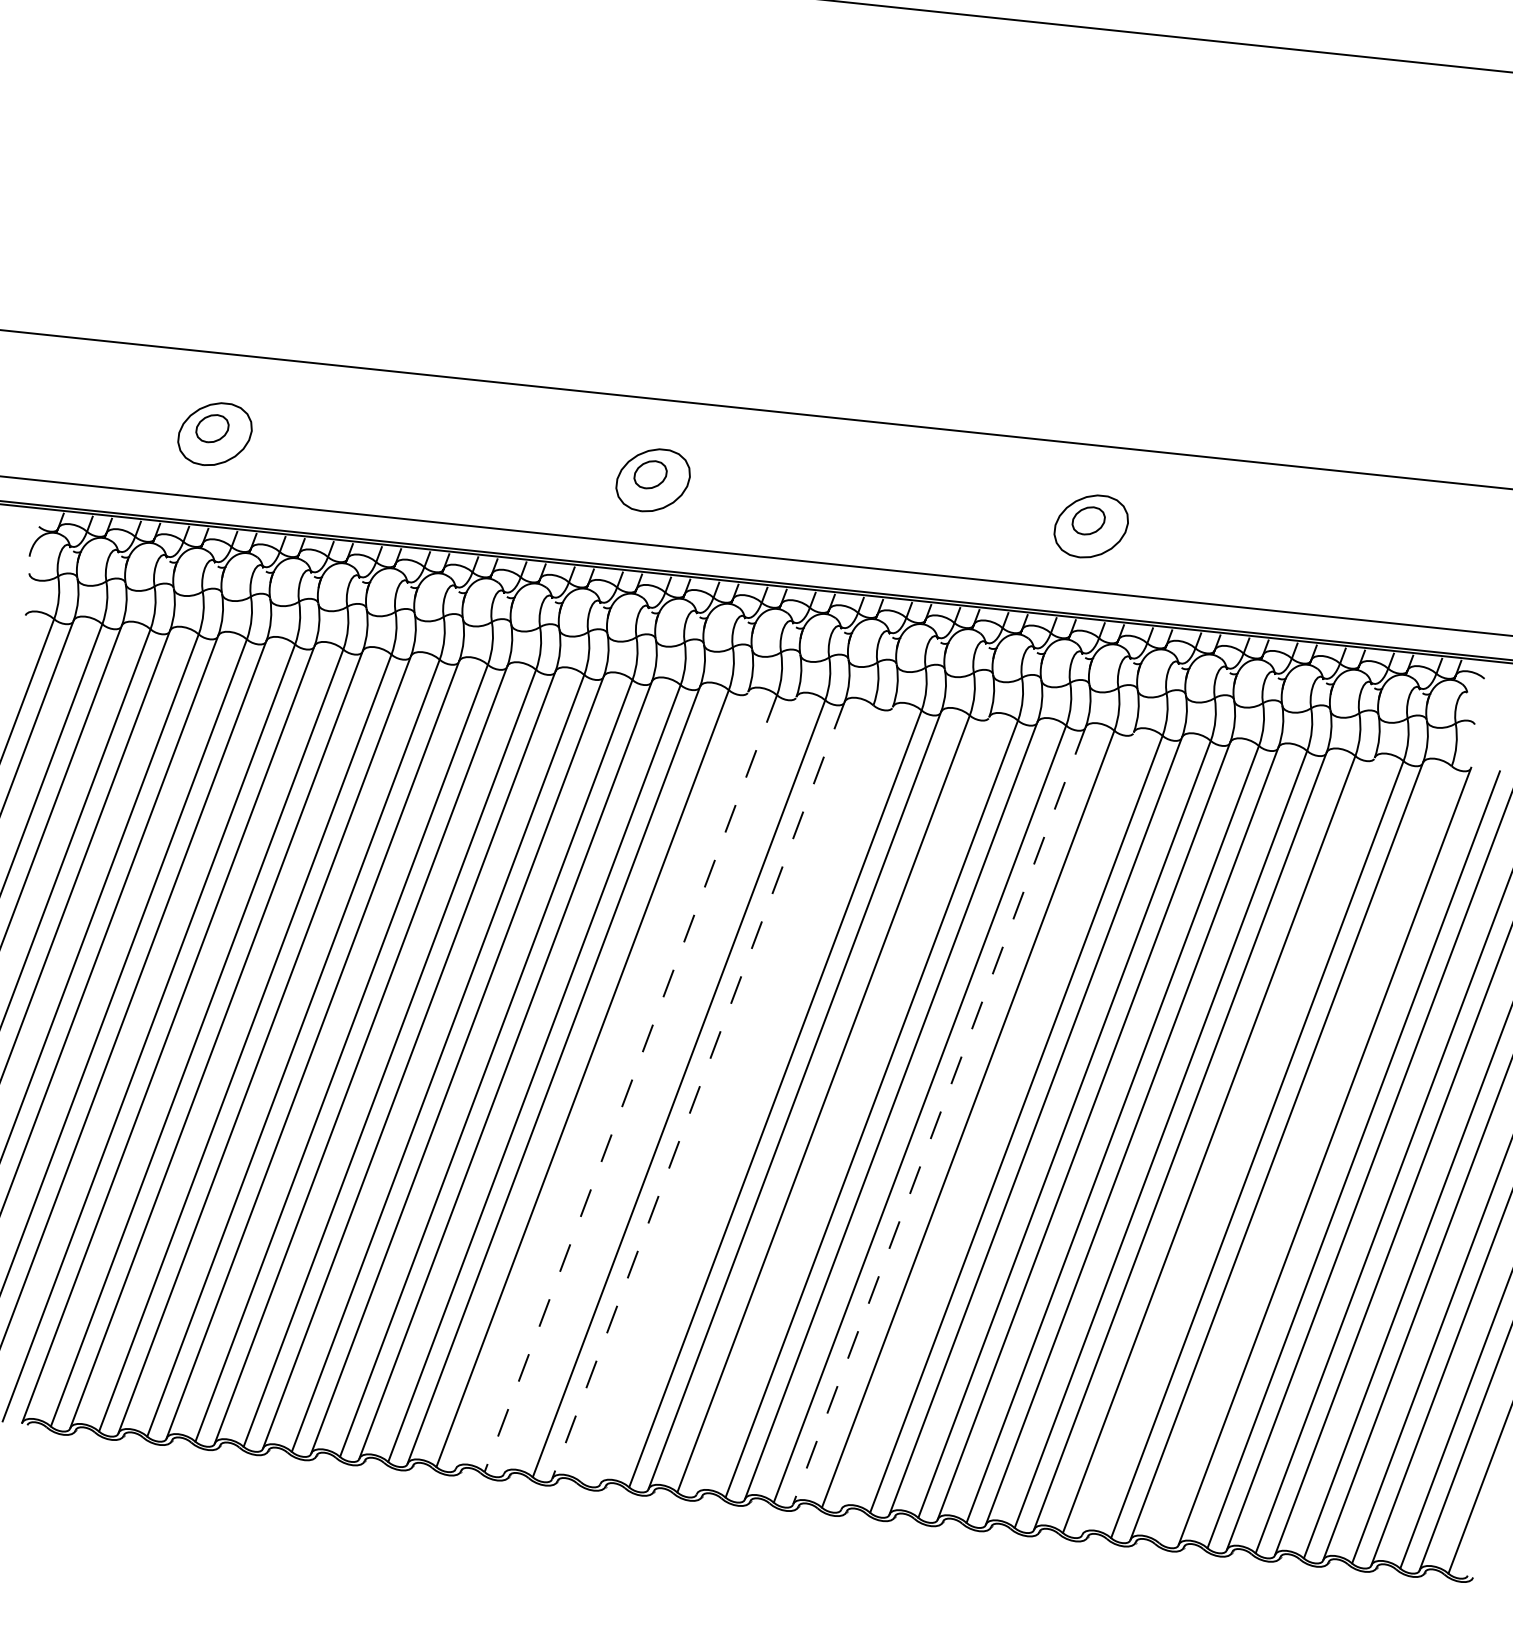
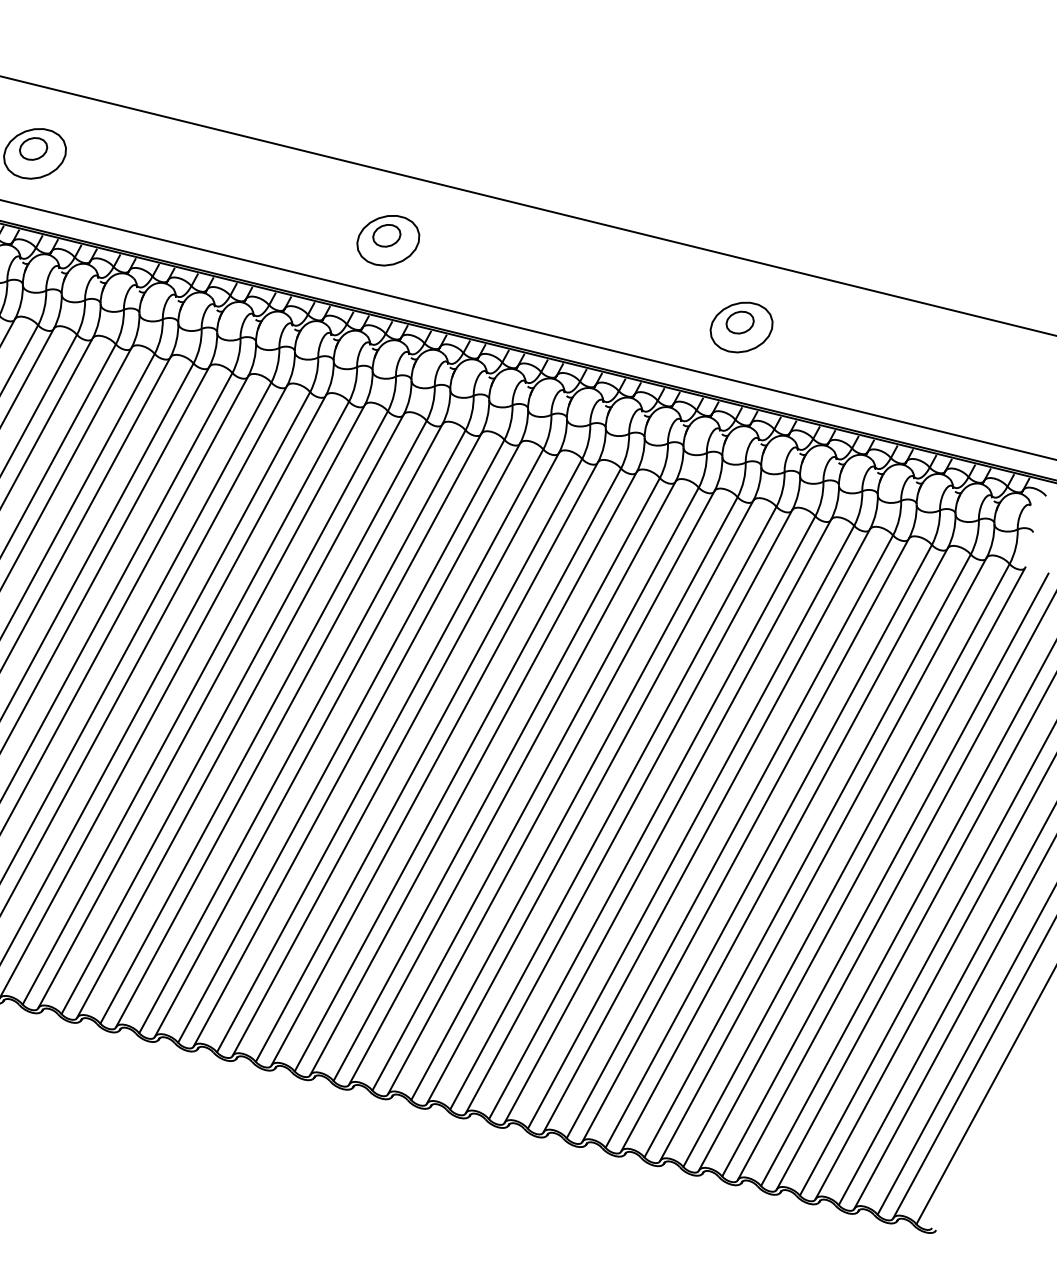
line: (601, 1079) -> (278, 725), added
line: (630, 1084) -> (302, 732), dashed -> solid
line: (650, 1084) -> (318, 734), added
line: (698, 1090) -> (357, 744), dashed -> solid
line: (727, 1093) -> (380, 750), added
line: (746, 1094) -> (395, 753), added
line: (842, 1105) -> (473, 773), added
line: (939, 1116) -> (551, 793), dashed -> solid
line: (987, 1120) -> (590, 801), added
line: (1228, 1145) -> (784, 849), added
line: (1305, 1154) -> (846, 865), added

